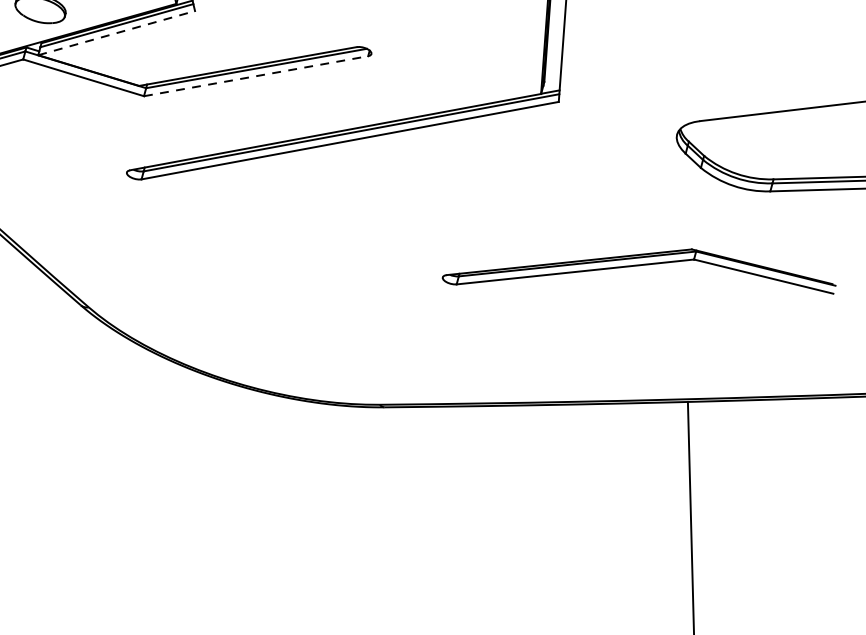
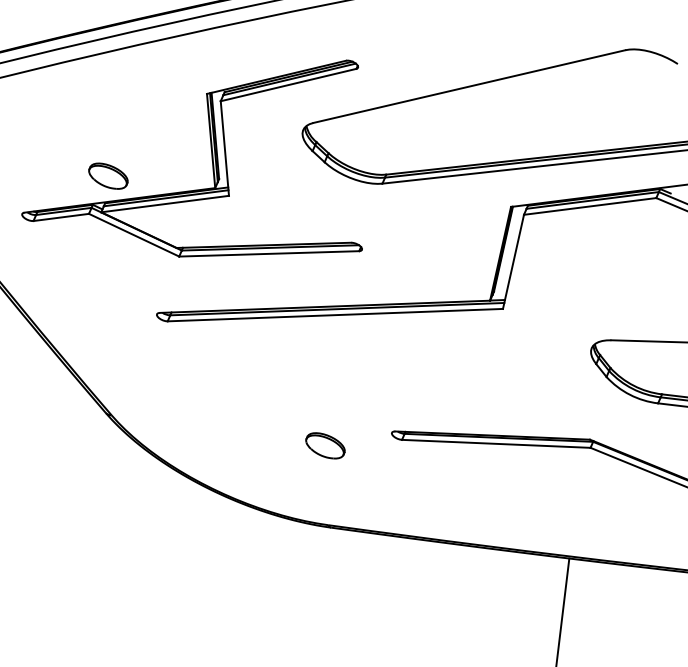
line: (117, 33) -> (165, 204), dashed -> solid
line: (256, 75) -> (269, 253), dashed -> solid
part: (361, 305) -> (325, 445), added

